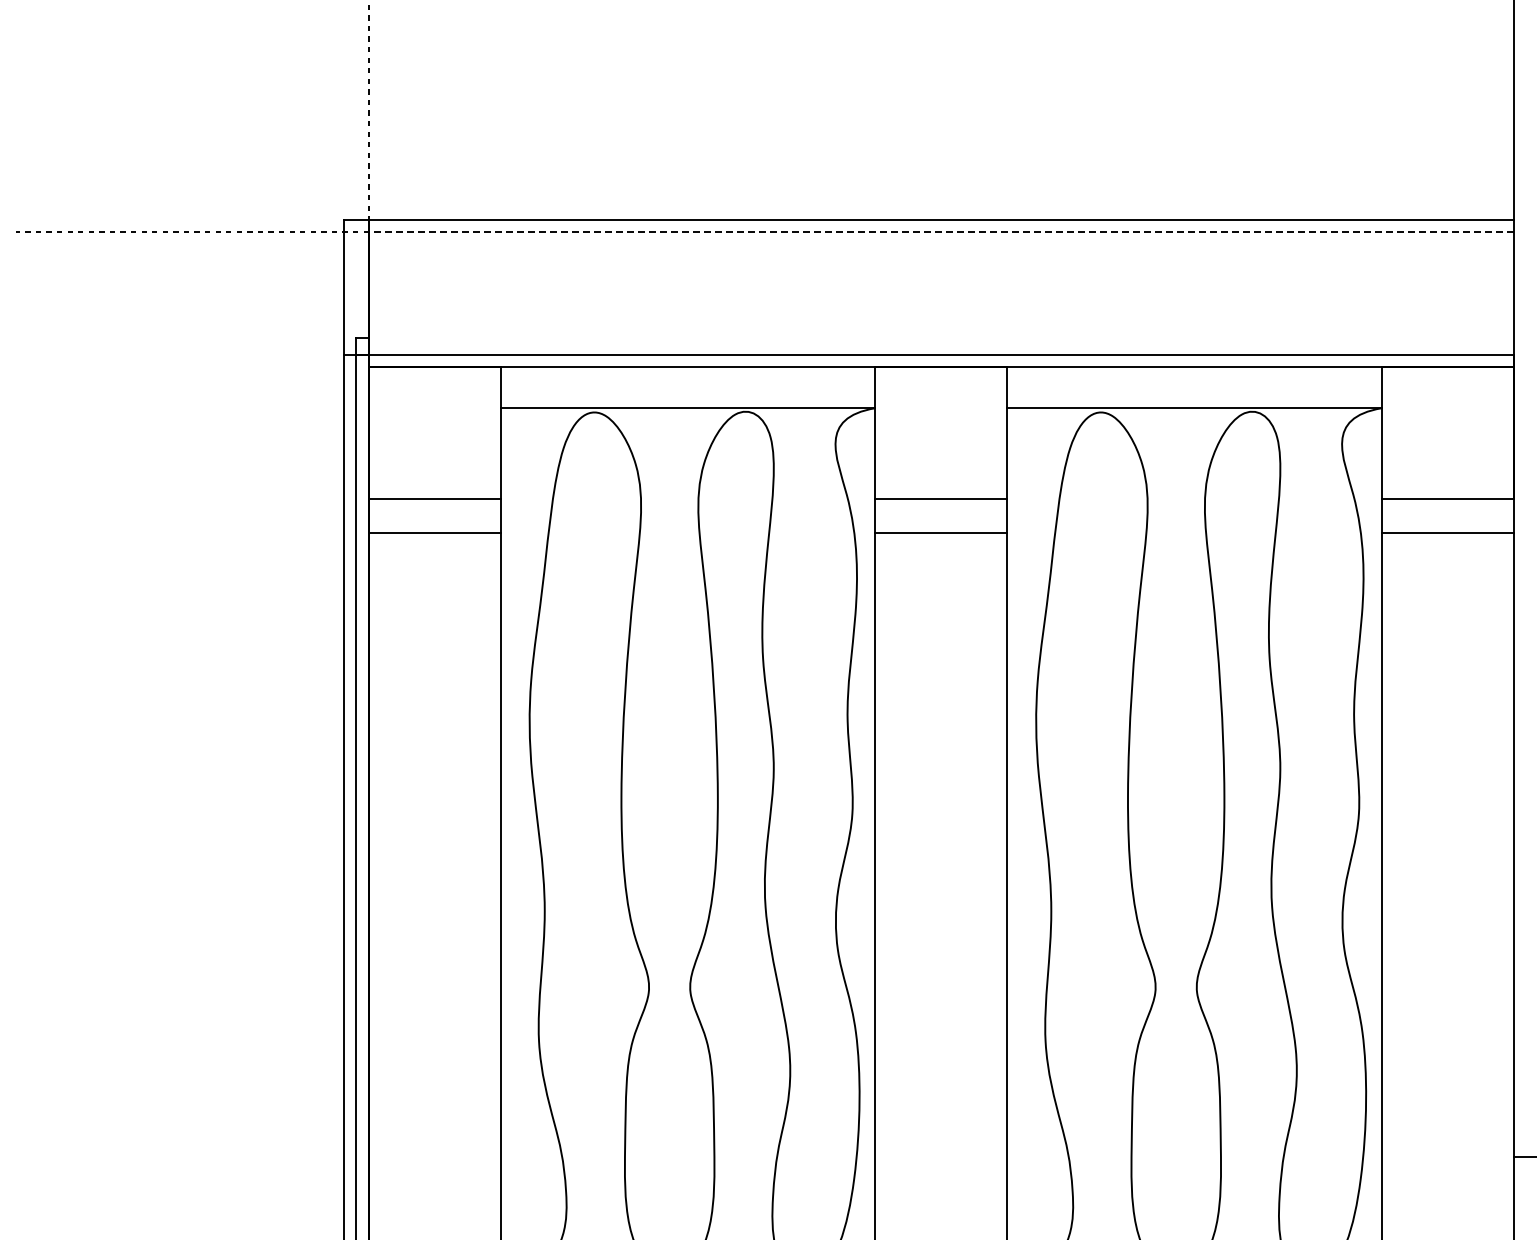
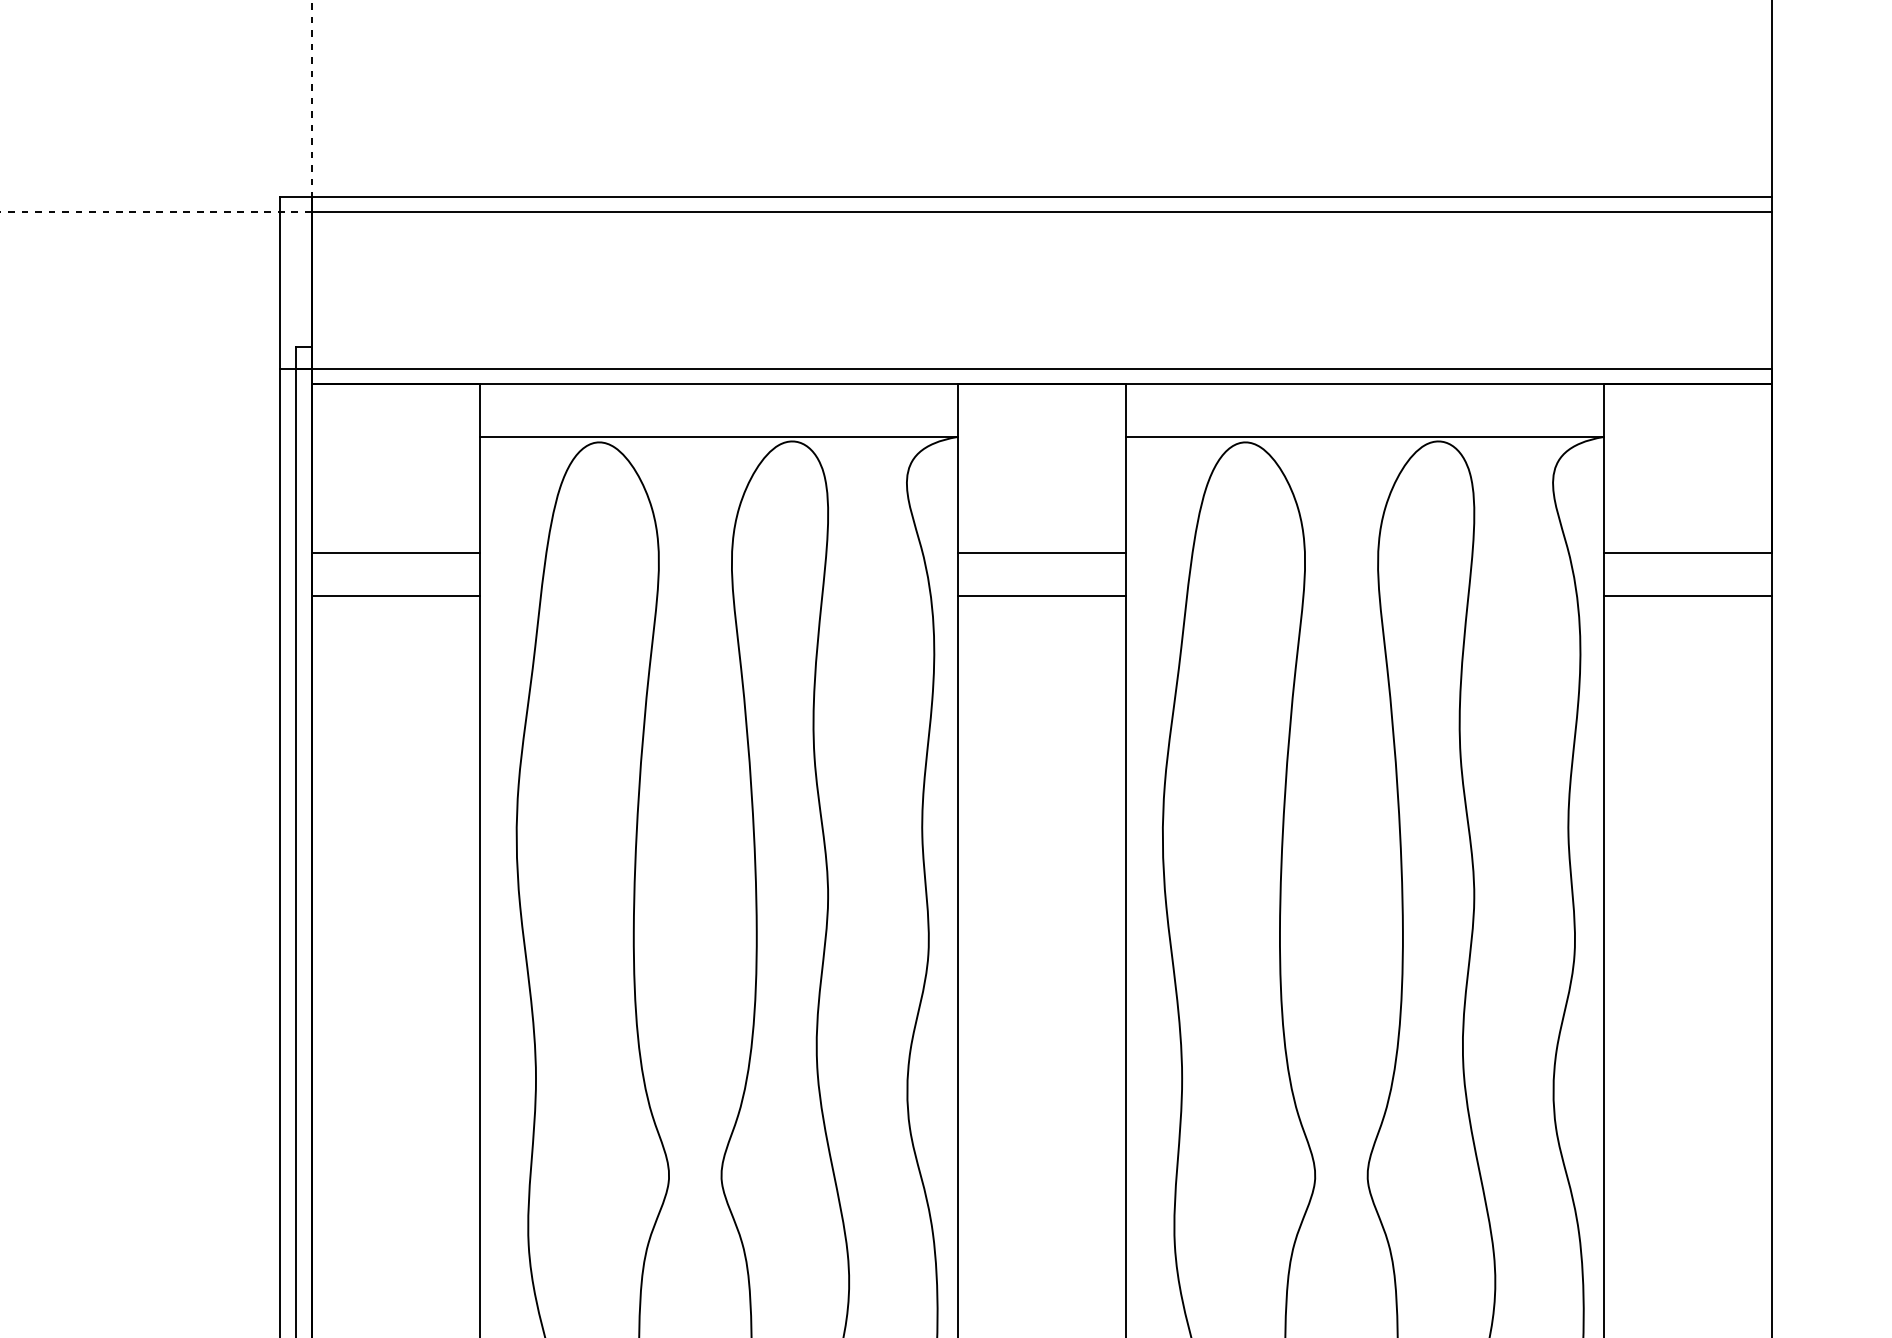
line: (941, 232) -> (1042, 212), dashed -> solid

